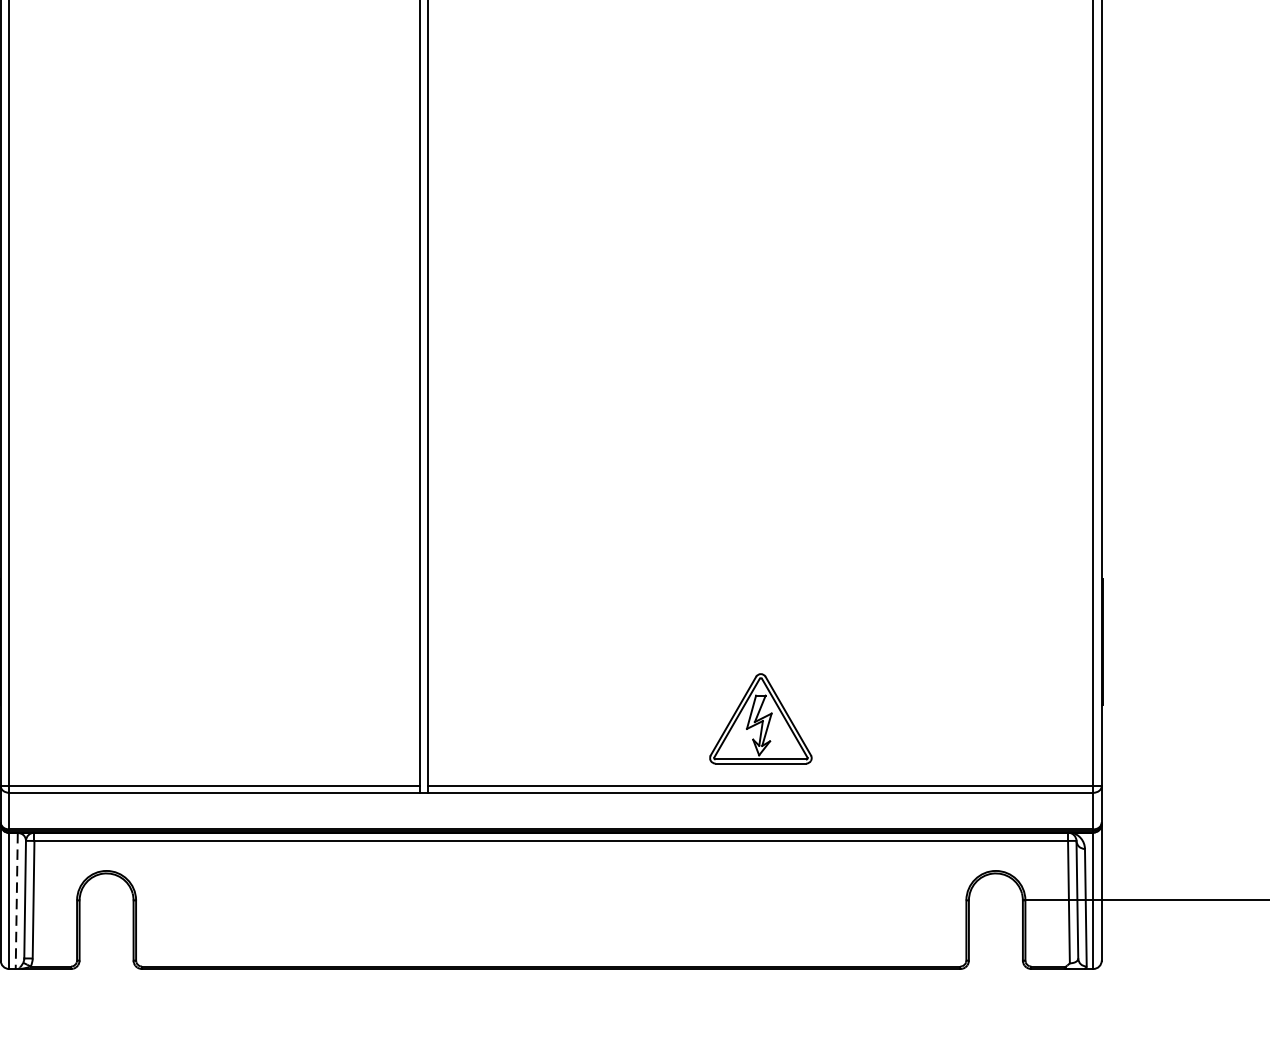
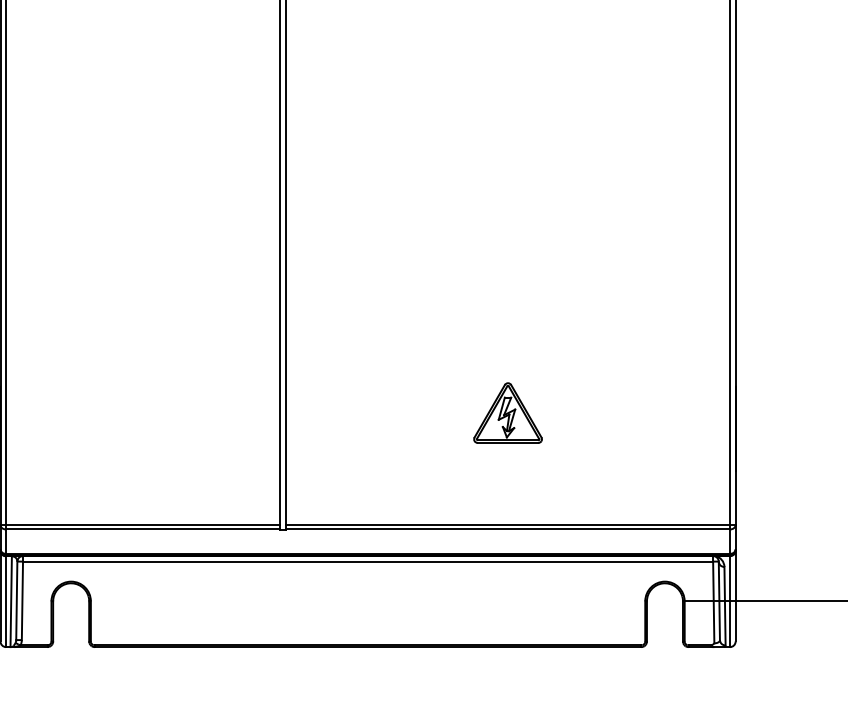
part: (760, 717) -> (507, 412), moved
line: (17, 902) -> (11, 602), dashed -> solid

